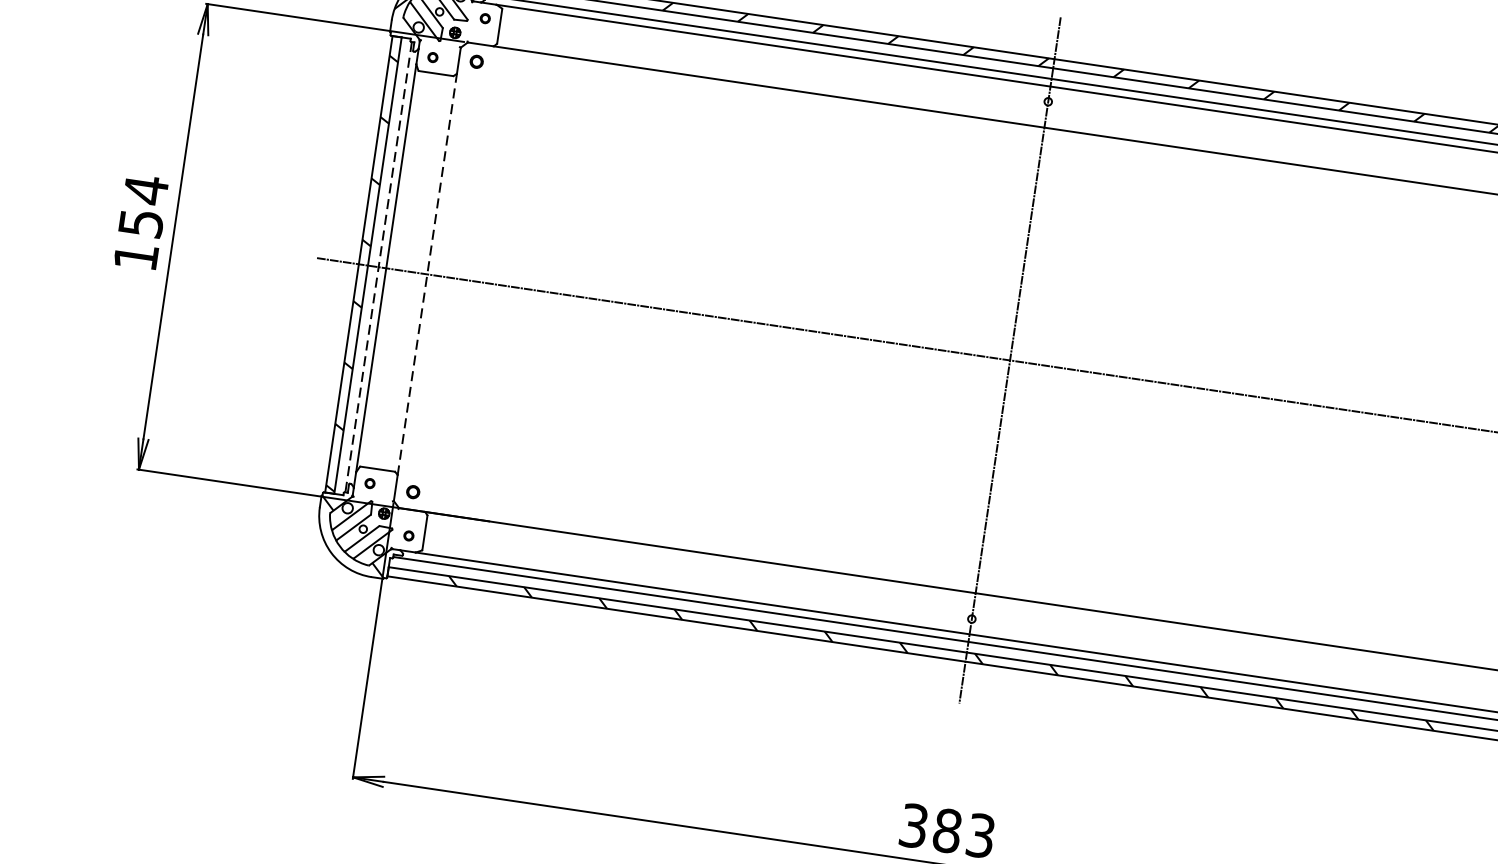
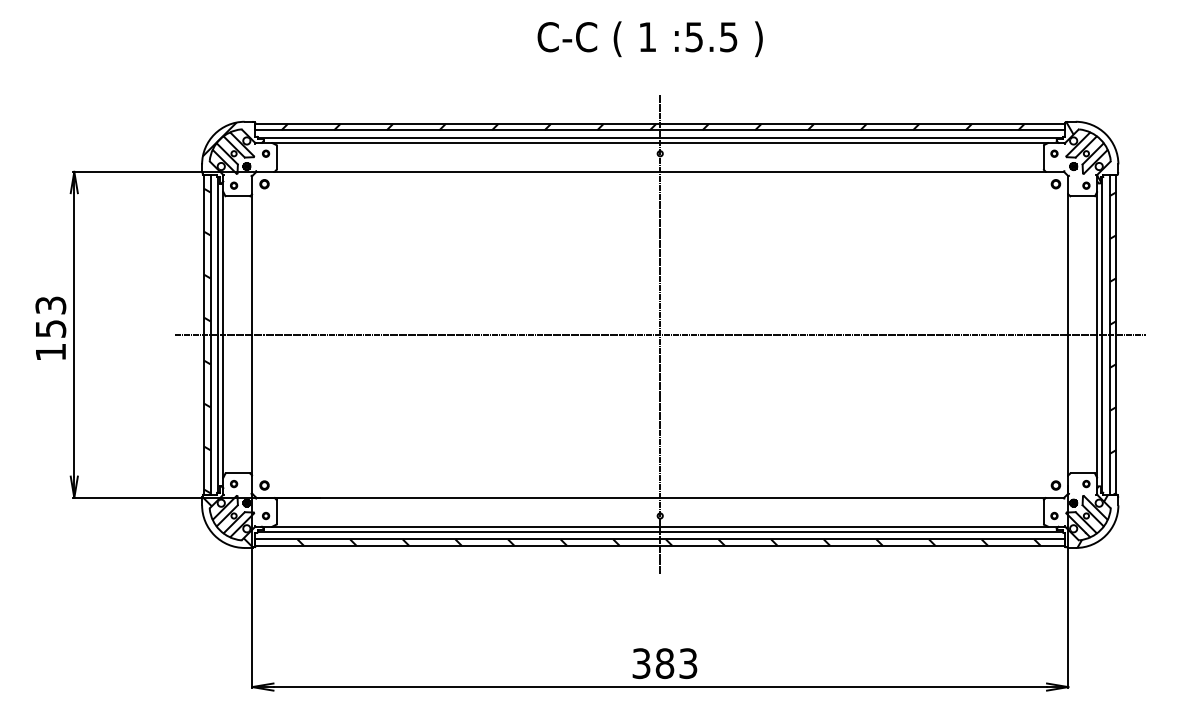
text: (145, 189) -> (50, 305), 154 -> 153
line: (379, 266) -> (218, 334), dashed -> solid
line: (427, 273) -> (252, 334), dashed -> solid

